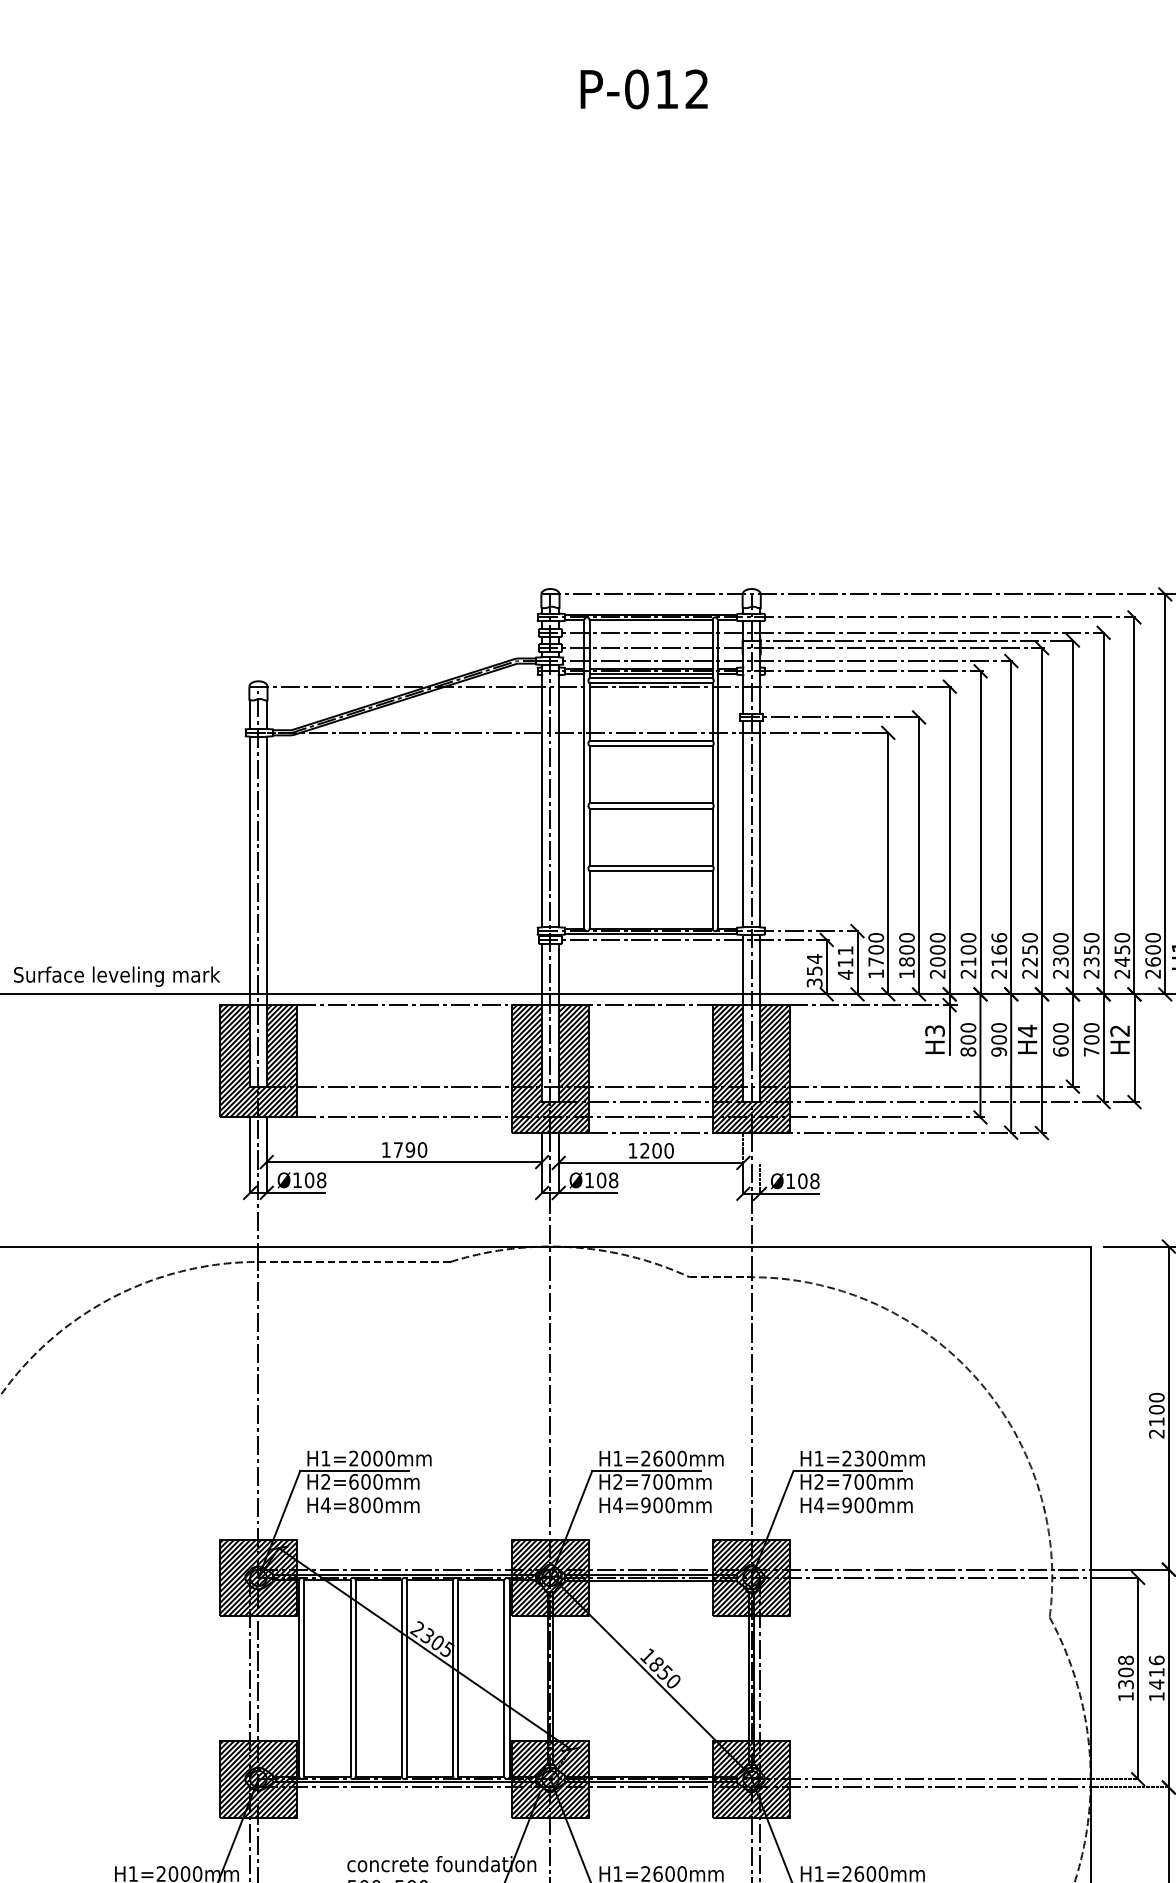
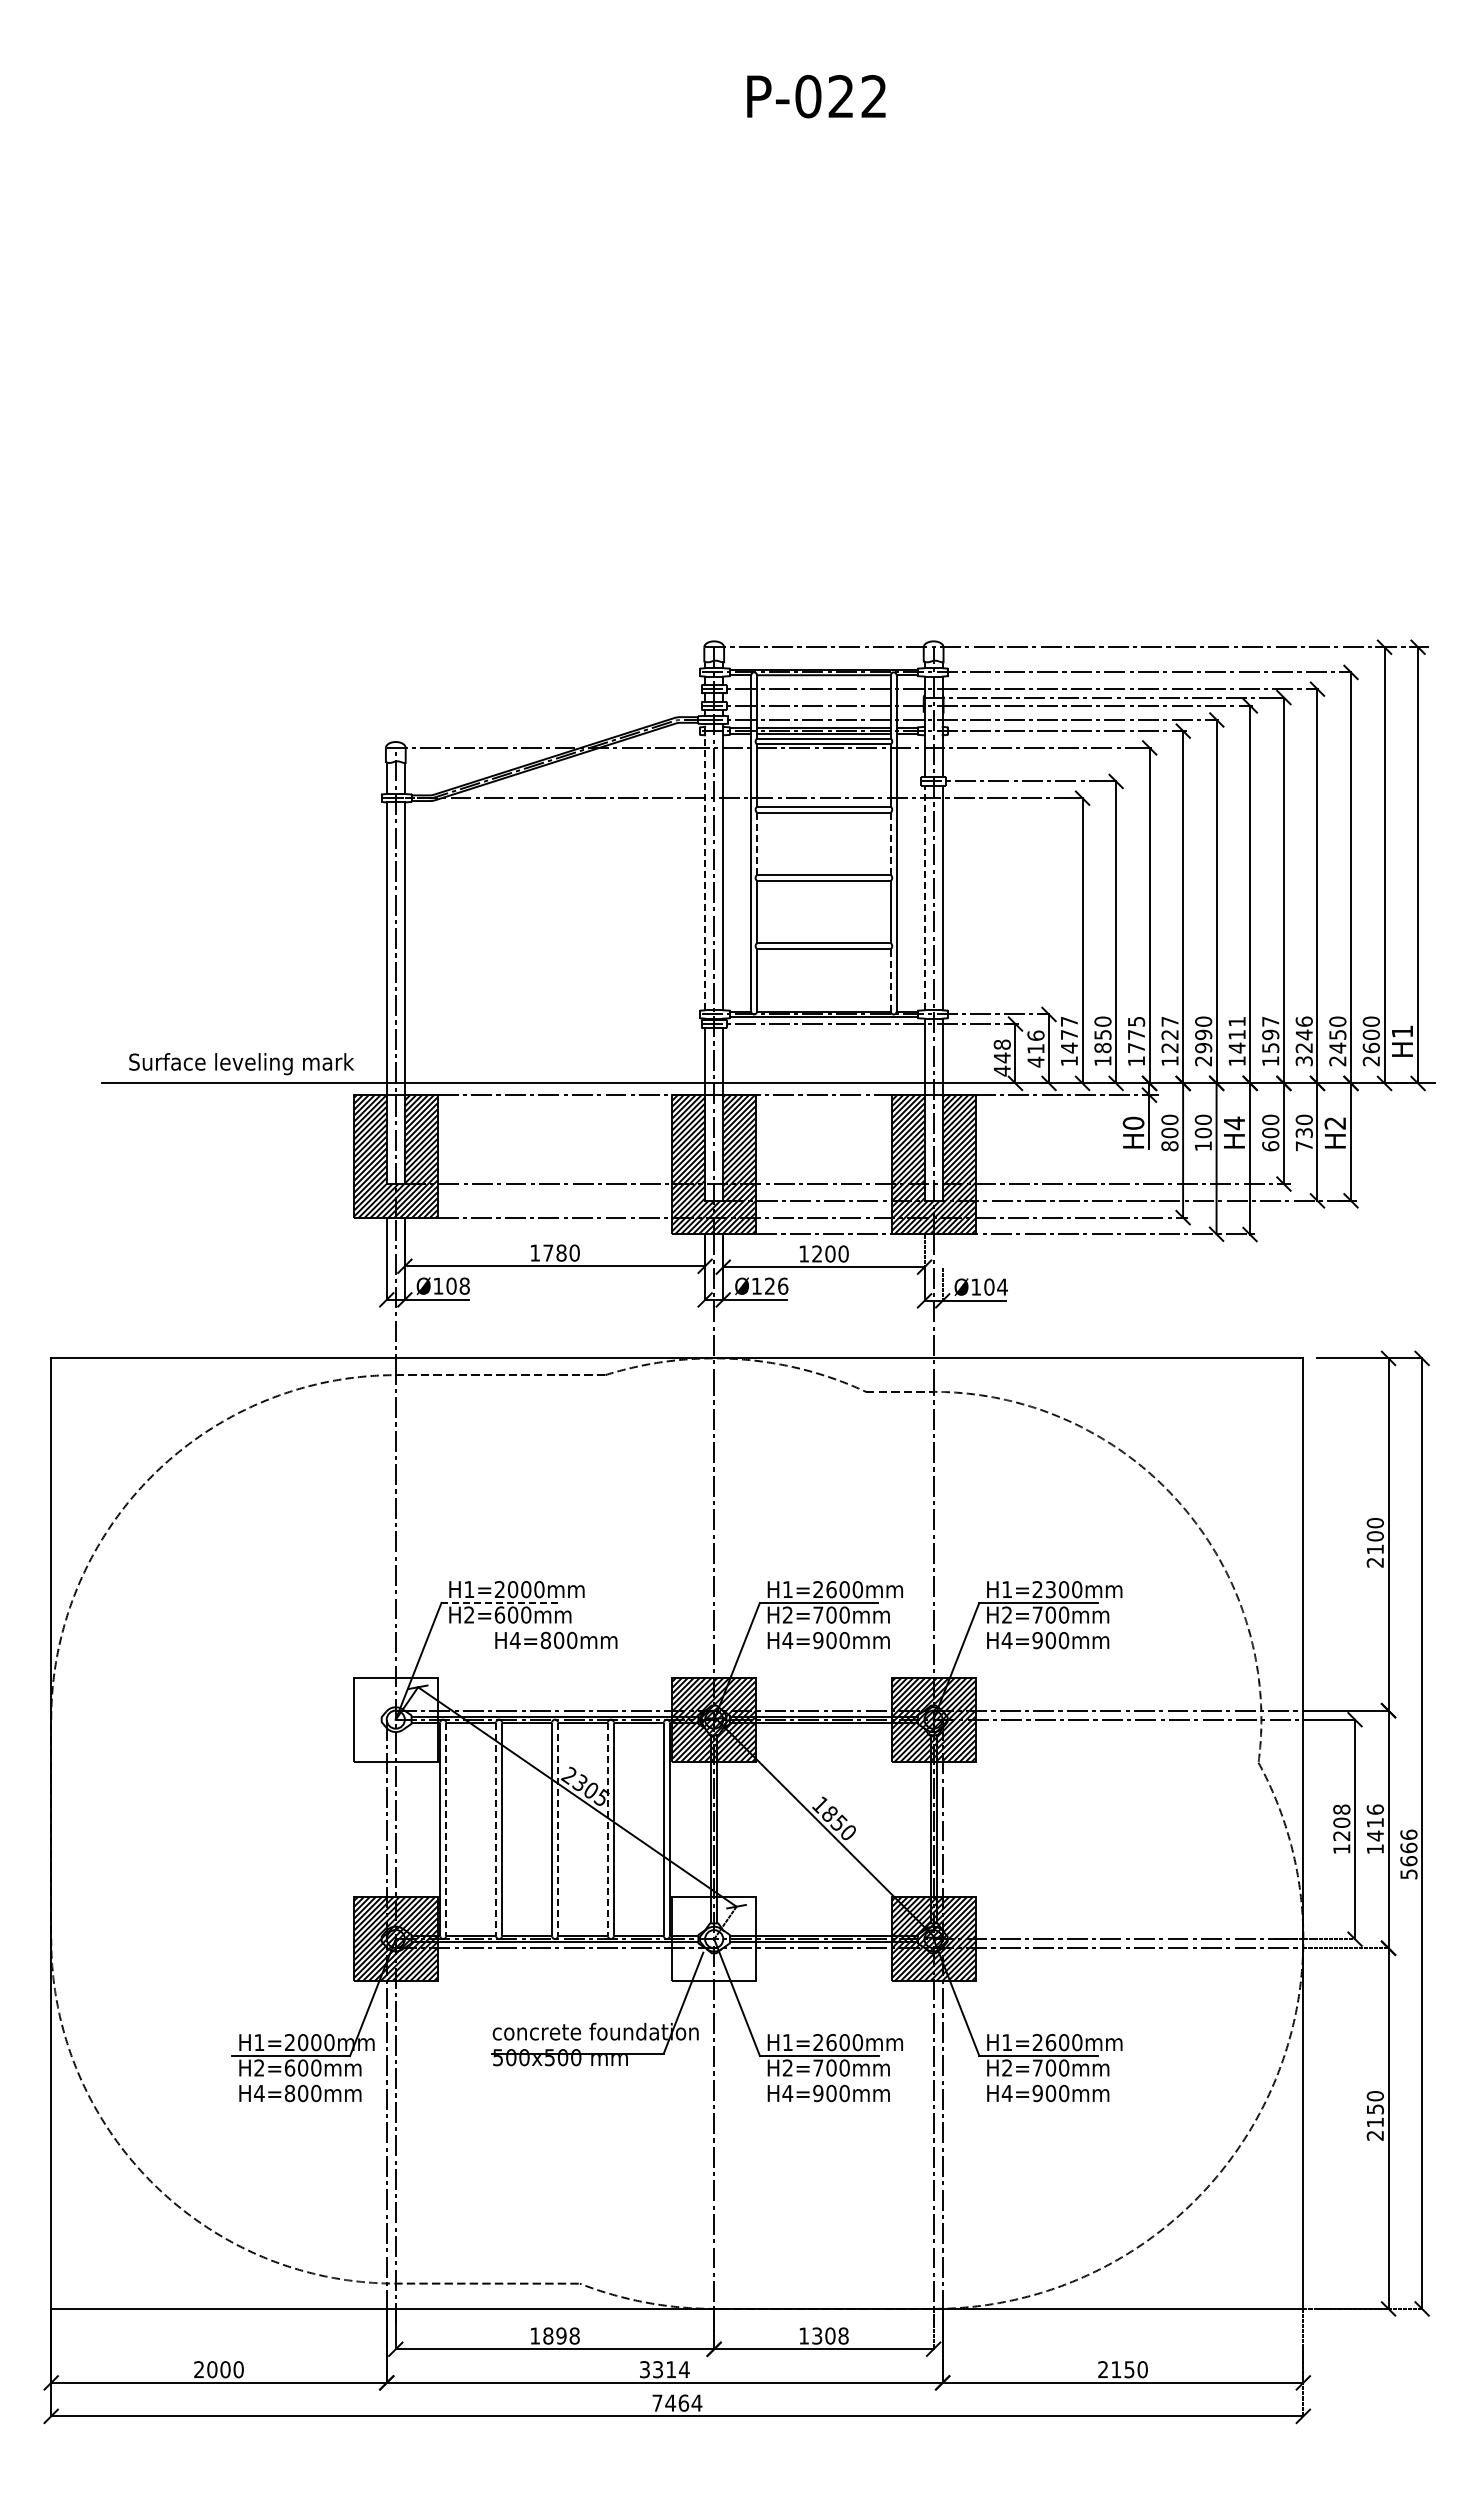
text: (666, 89) -> (840, 96), P-012 -> P-022
line: (589, 774) -> (756, 843), solid -> dashed
line: (712, 774) -> (890, 843), solid -> dashed
line: (542, 796) -> (705, 867), solid -> dashed
line: (743, 823) -> (924, 897), solid -> dashed
line: (712, 899) -> (890, 979), solid -> dashed
text: (876, 949) -> (1069, 1034), 1700 -> 1477
text: (906, 949) -> (1102, 1034), 1800 -> 1850
text: (999, 949) -> (1203, 1034), 2166 -> 2990
text: (845, 950) -> (1035, 1035), 411 -> 416
text: (937, 955) -> (1136, 1041), 2000 -> 1775
text: (968, 955) -> (1169, 1041), 2100 -> 1227
text: (1029, 955) -> (1236, 1041), 2250 -> 1411
text: (1060, 955) -> (1270, 1041), 2300 -> 1597
text: (1090, 955) -> (1303, 1041), 2350 -> 3246
text: (813, 970) -> (1001, 1057), 354 -> 448
text: (934, 1030) -> (1133, 1122), H3 -> H0
text: (1090, 1039) -> (1303, 1132), 700 -> 730
text: (999, 1052) -> (1203, 1146), 900 -> 100
text: (410, 1149) -> (561, 1252), 1790 -> 1780
text: (607, 1179) -> (776, 1285), Ø108 -> Ø126
text: (814, 1180) -> (1002, 1286), Ø108 -> Ø104
line: (355, 1470) -> (501, 1602), solid -> dashed
text: (363, 1505) -> (556, 1640), moved
hatch: (258, 1577) -> (395, 1719), removed
line: (304, 1678) -> (445, 1829), solid -> dashed
line: (350, 1678) -> (496, 1829), solid -> dashed
line: (406, 1678) -> (557, 1829), solid -> dashed
line: (453, 1678) -> (608, 1829), solid -> dashed
text: (1125, 1684) -> (1341, 1835), 1308 -> 1208
hatch: (550, 1779) -> (714, 1939), removed

